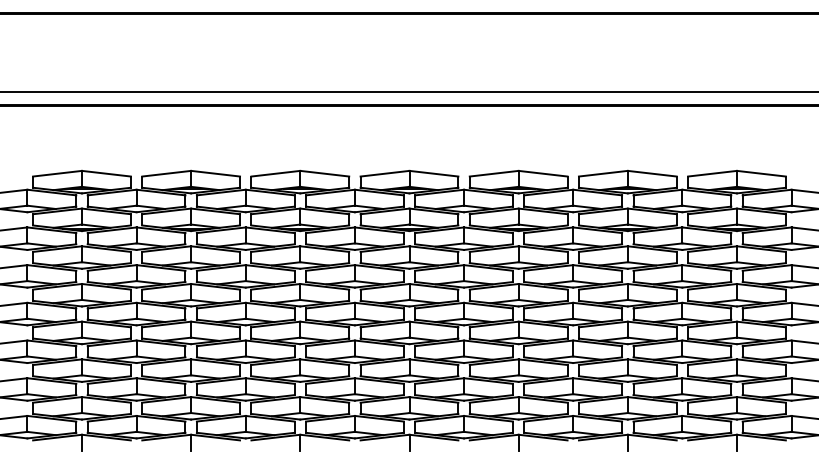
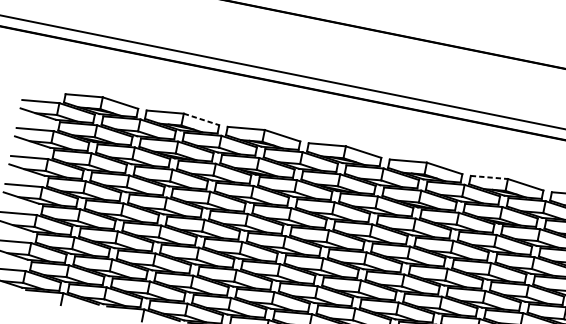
line: (215, 173) -> (201, 119), solid -> dashed
line: (603, 173) -> (489, 177), solid -> dashed

